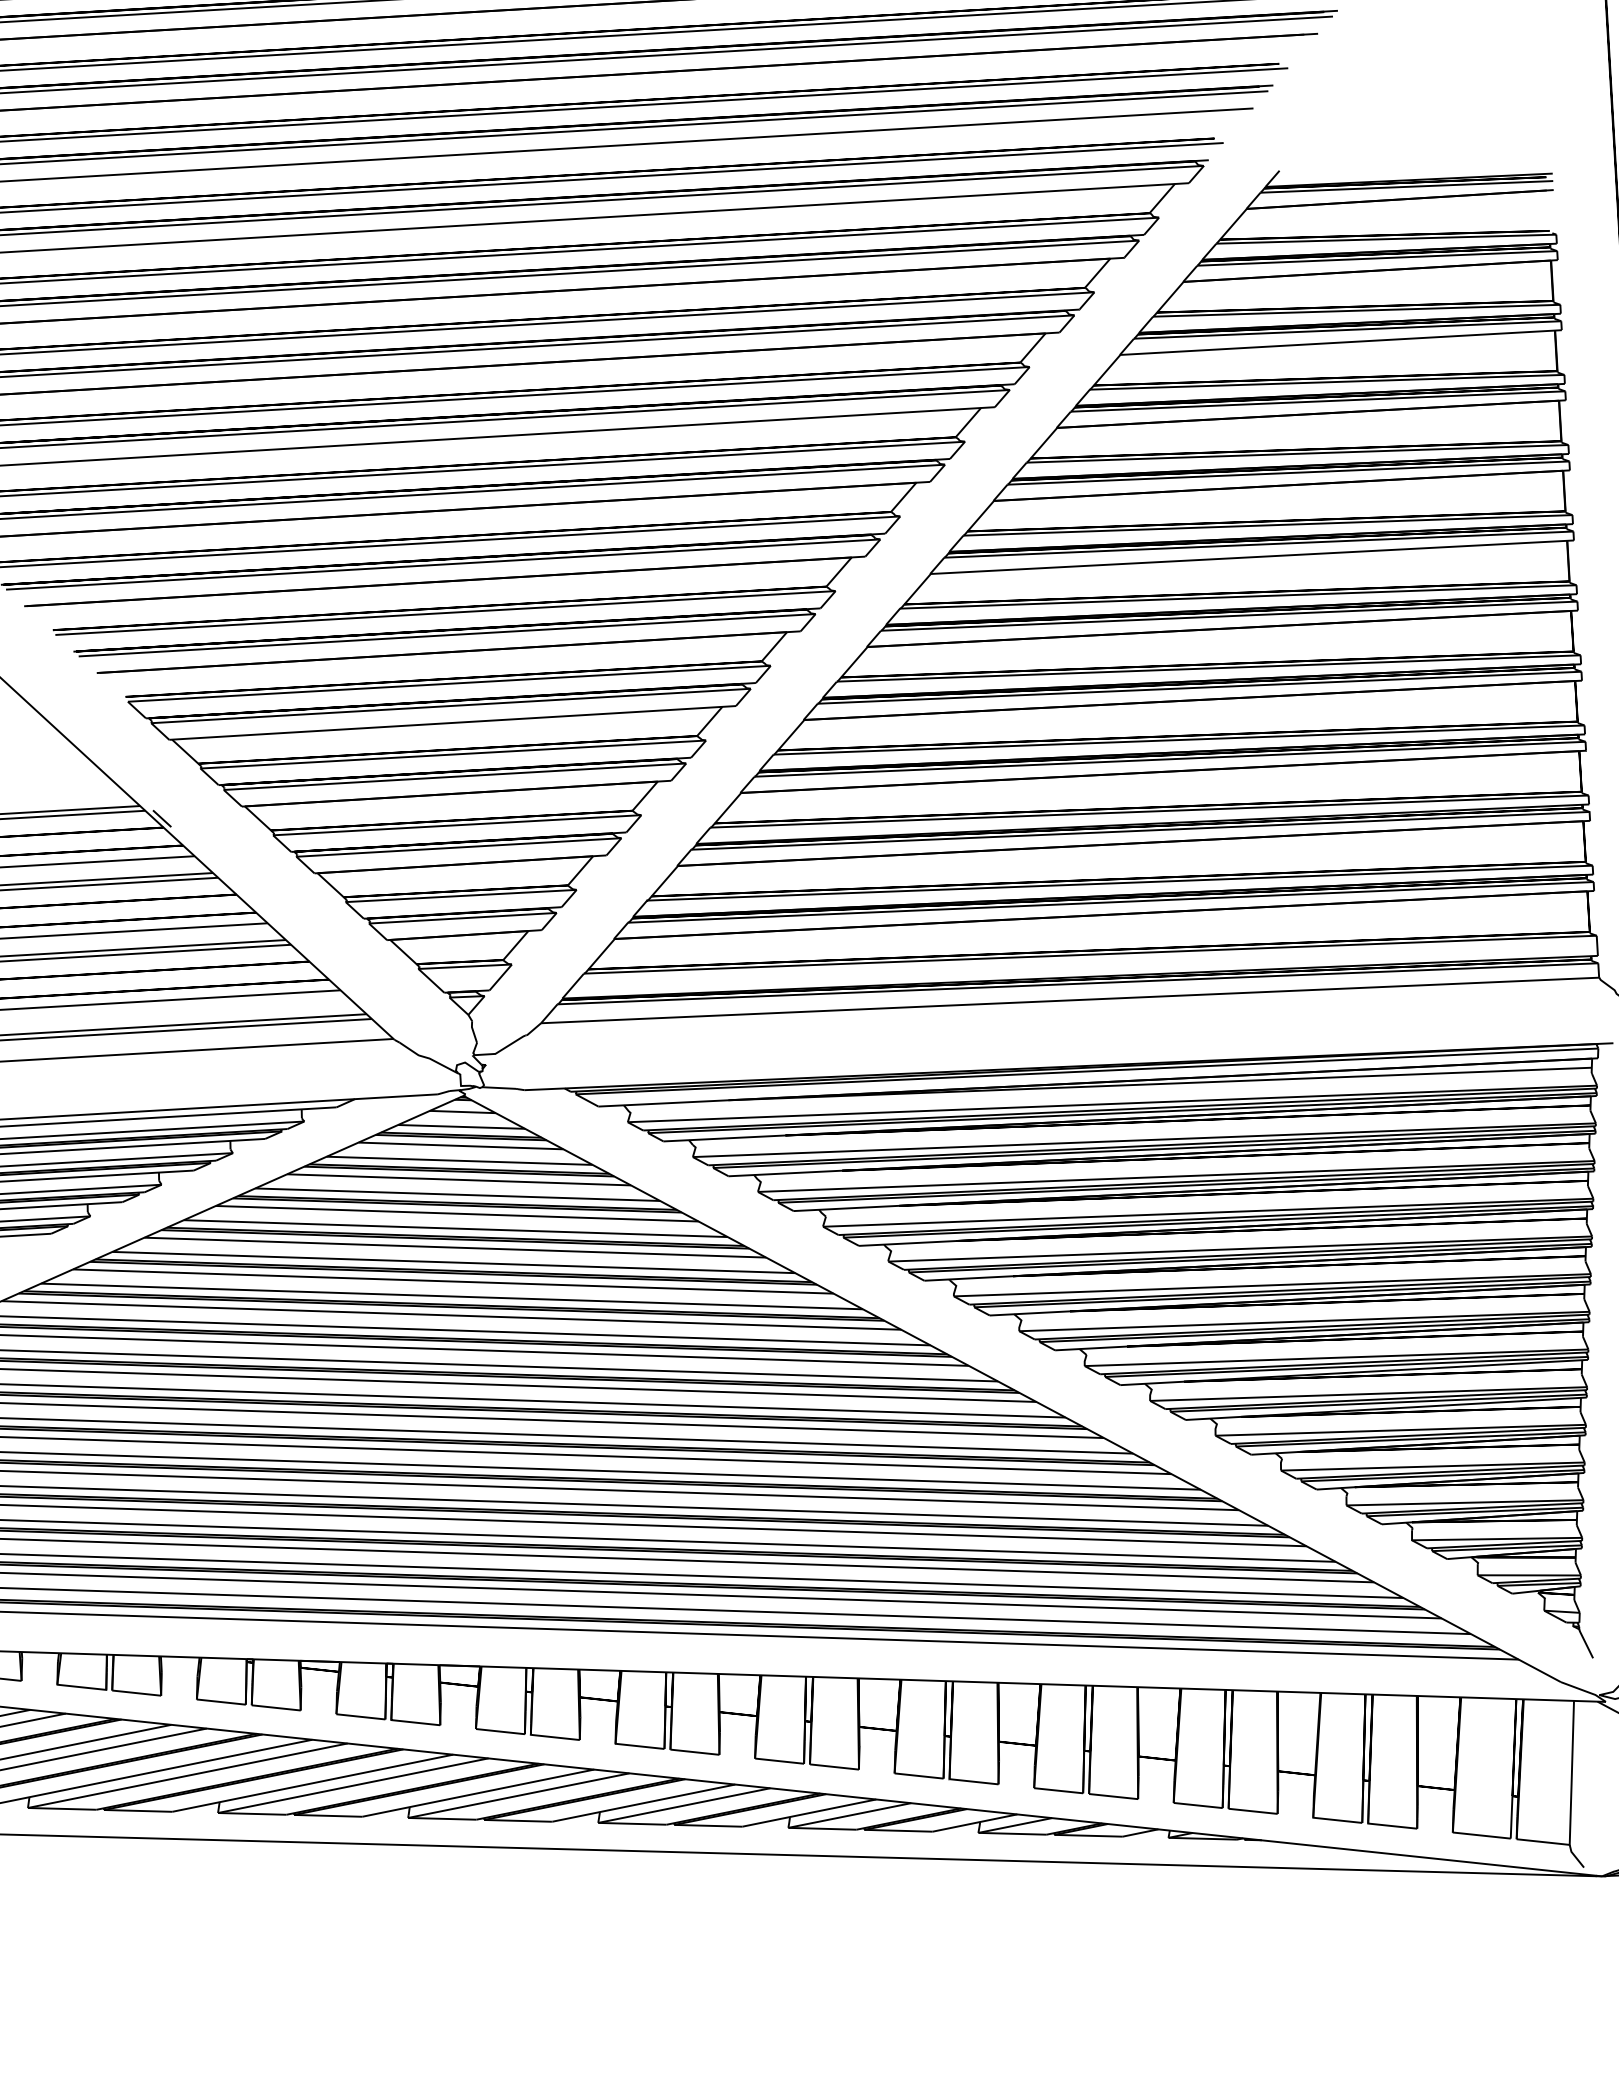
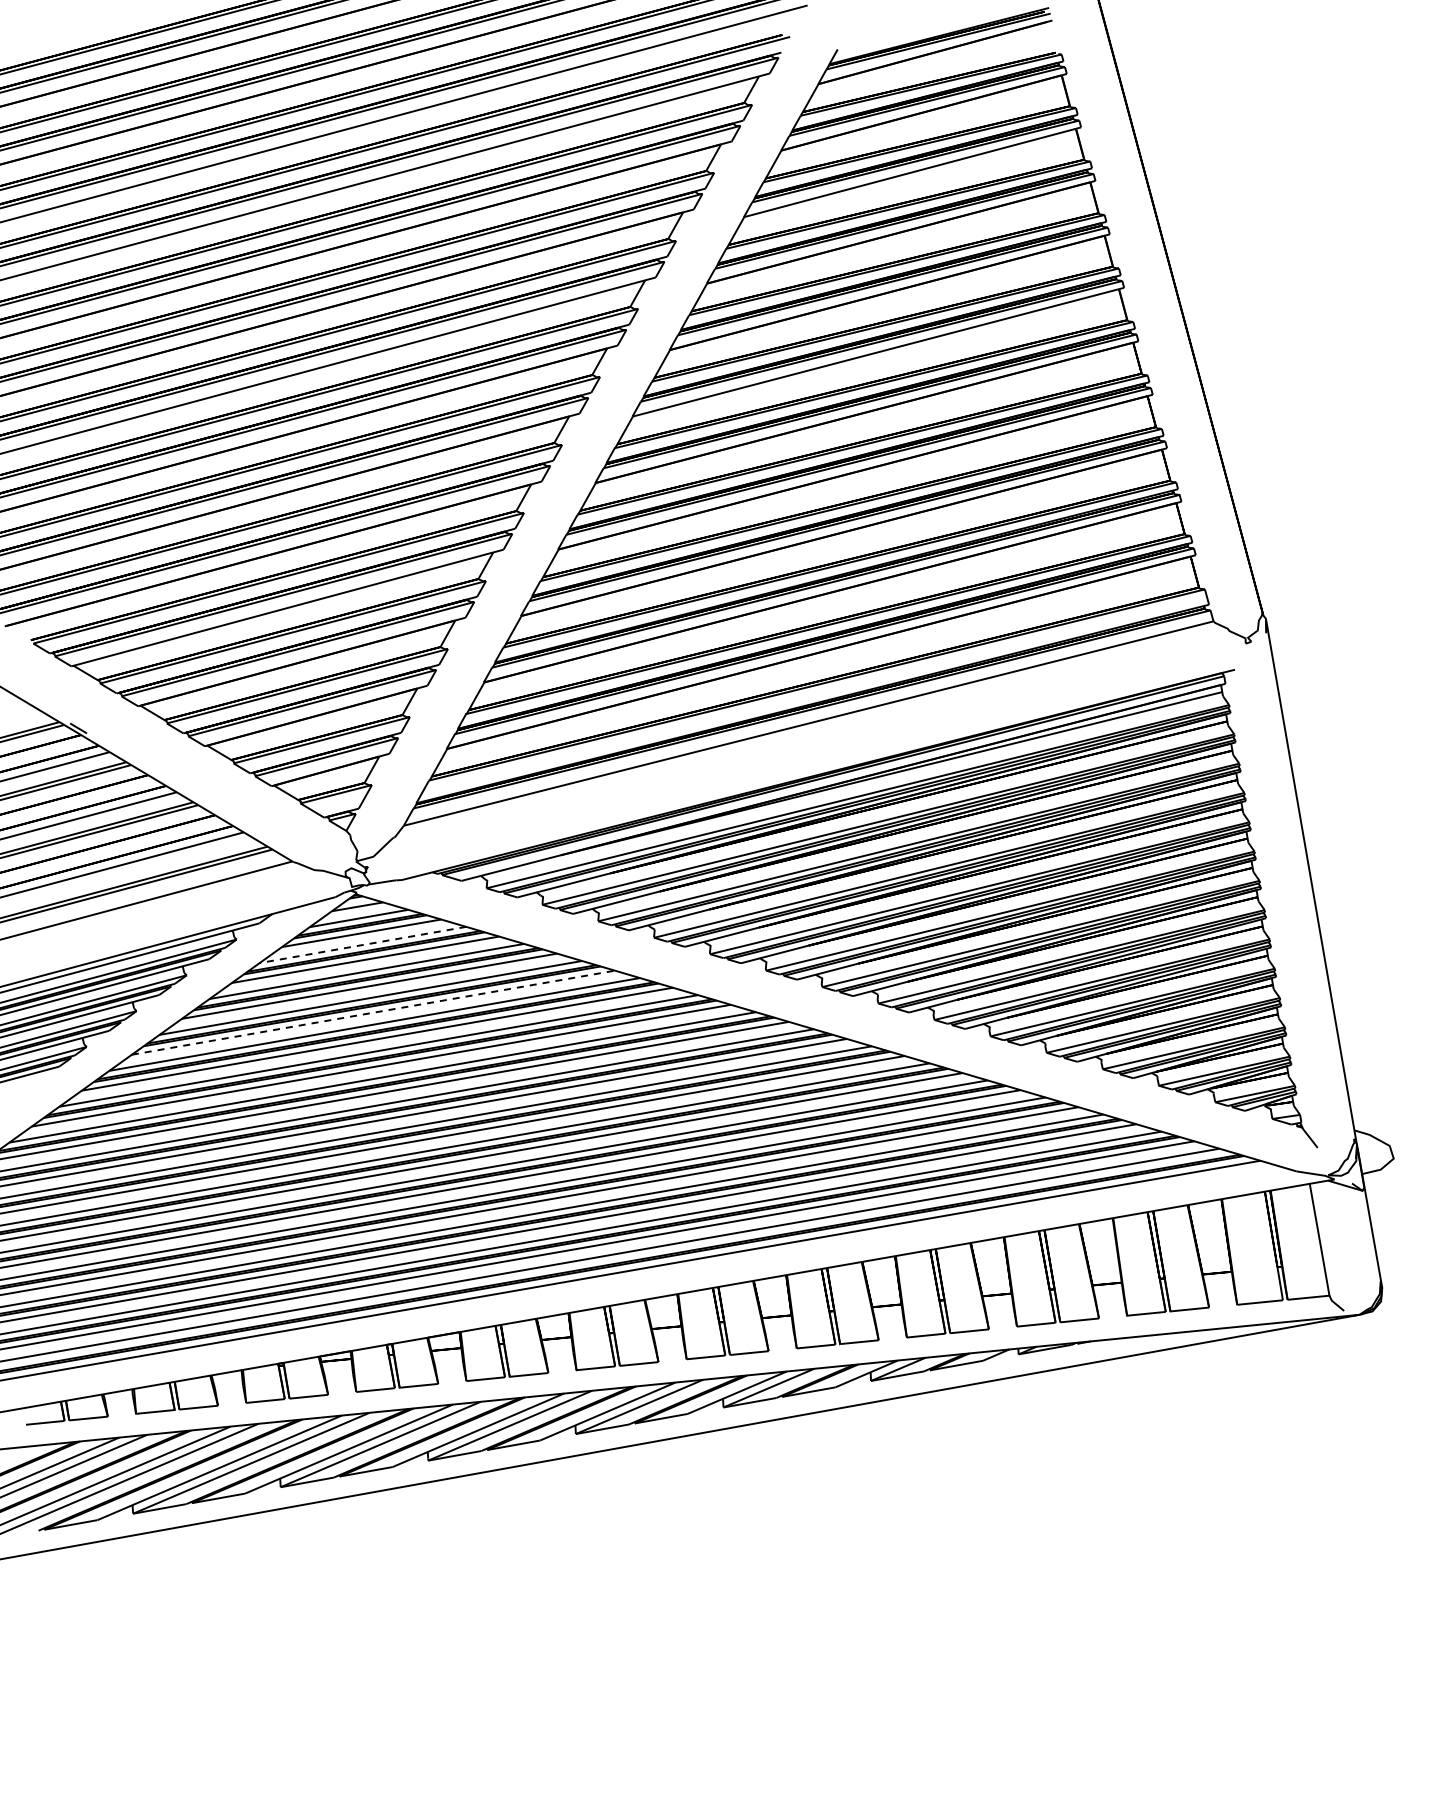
line: (460, 1160) -> (363, 944), solid -> dashed
line: (455, 1247) -> (373, 1012), solid -> dashed

